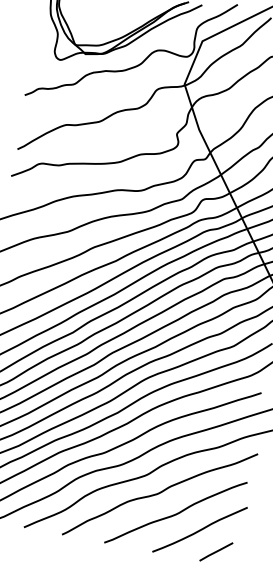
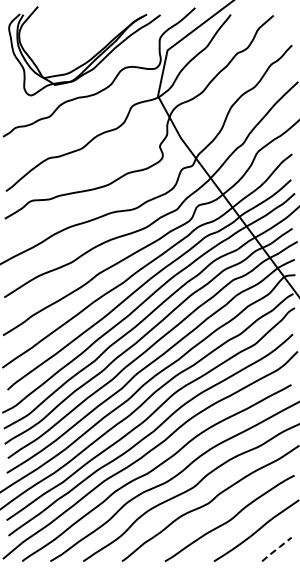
line: (216, 551) -> (276, 549), solid -> dashed

